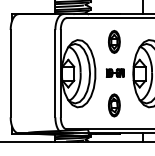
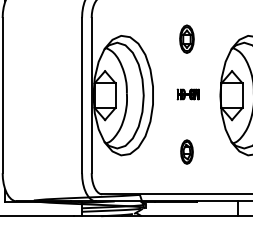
part: (114, 41) -> (187, 38), size x0.7
part: (114, 72) -> (187, 93), size x0.7
part: (114, 105) -> (187, 152), size x0.6

